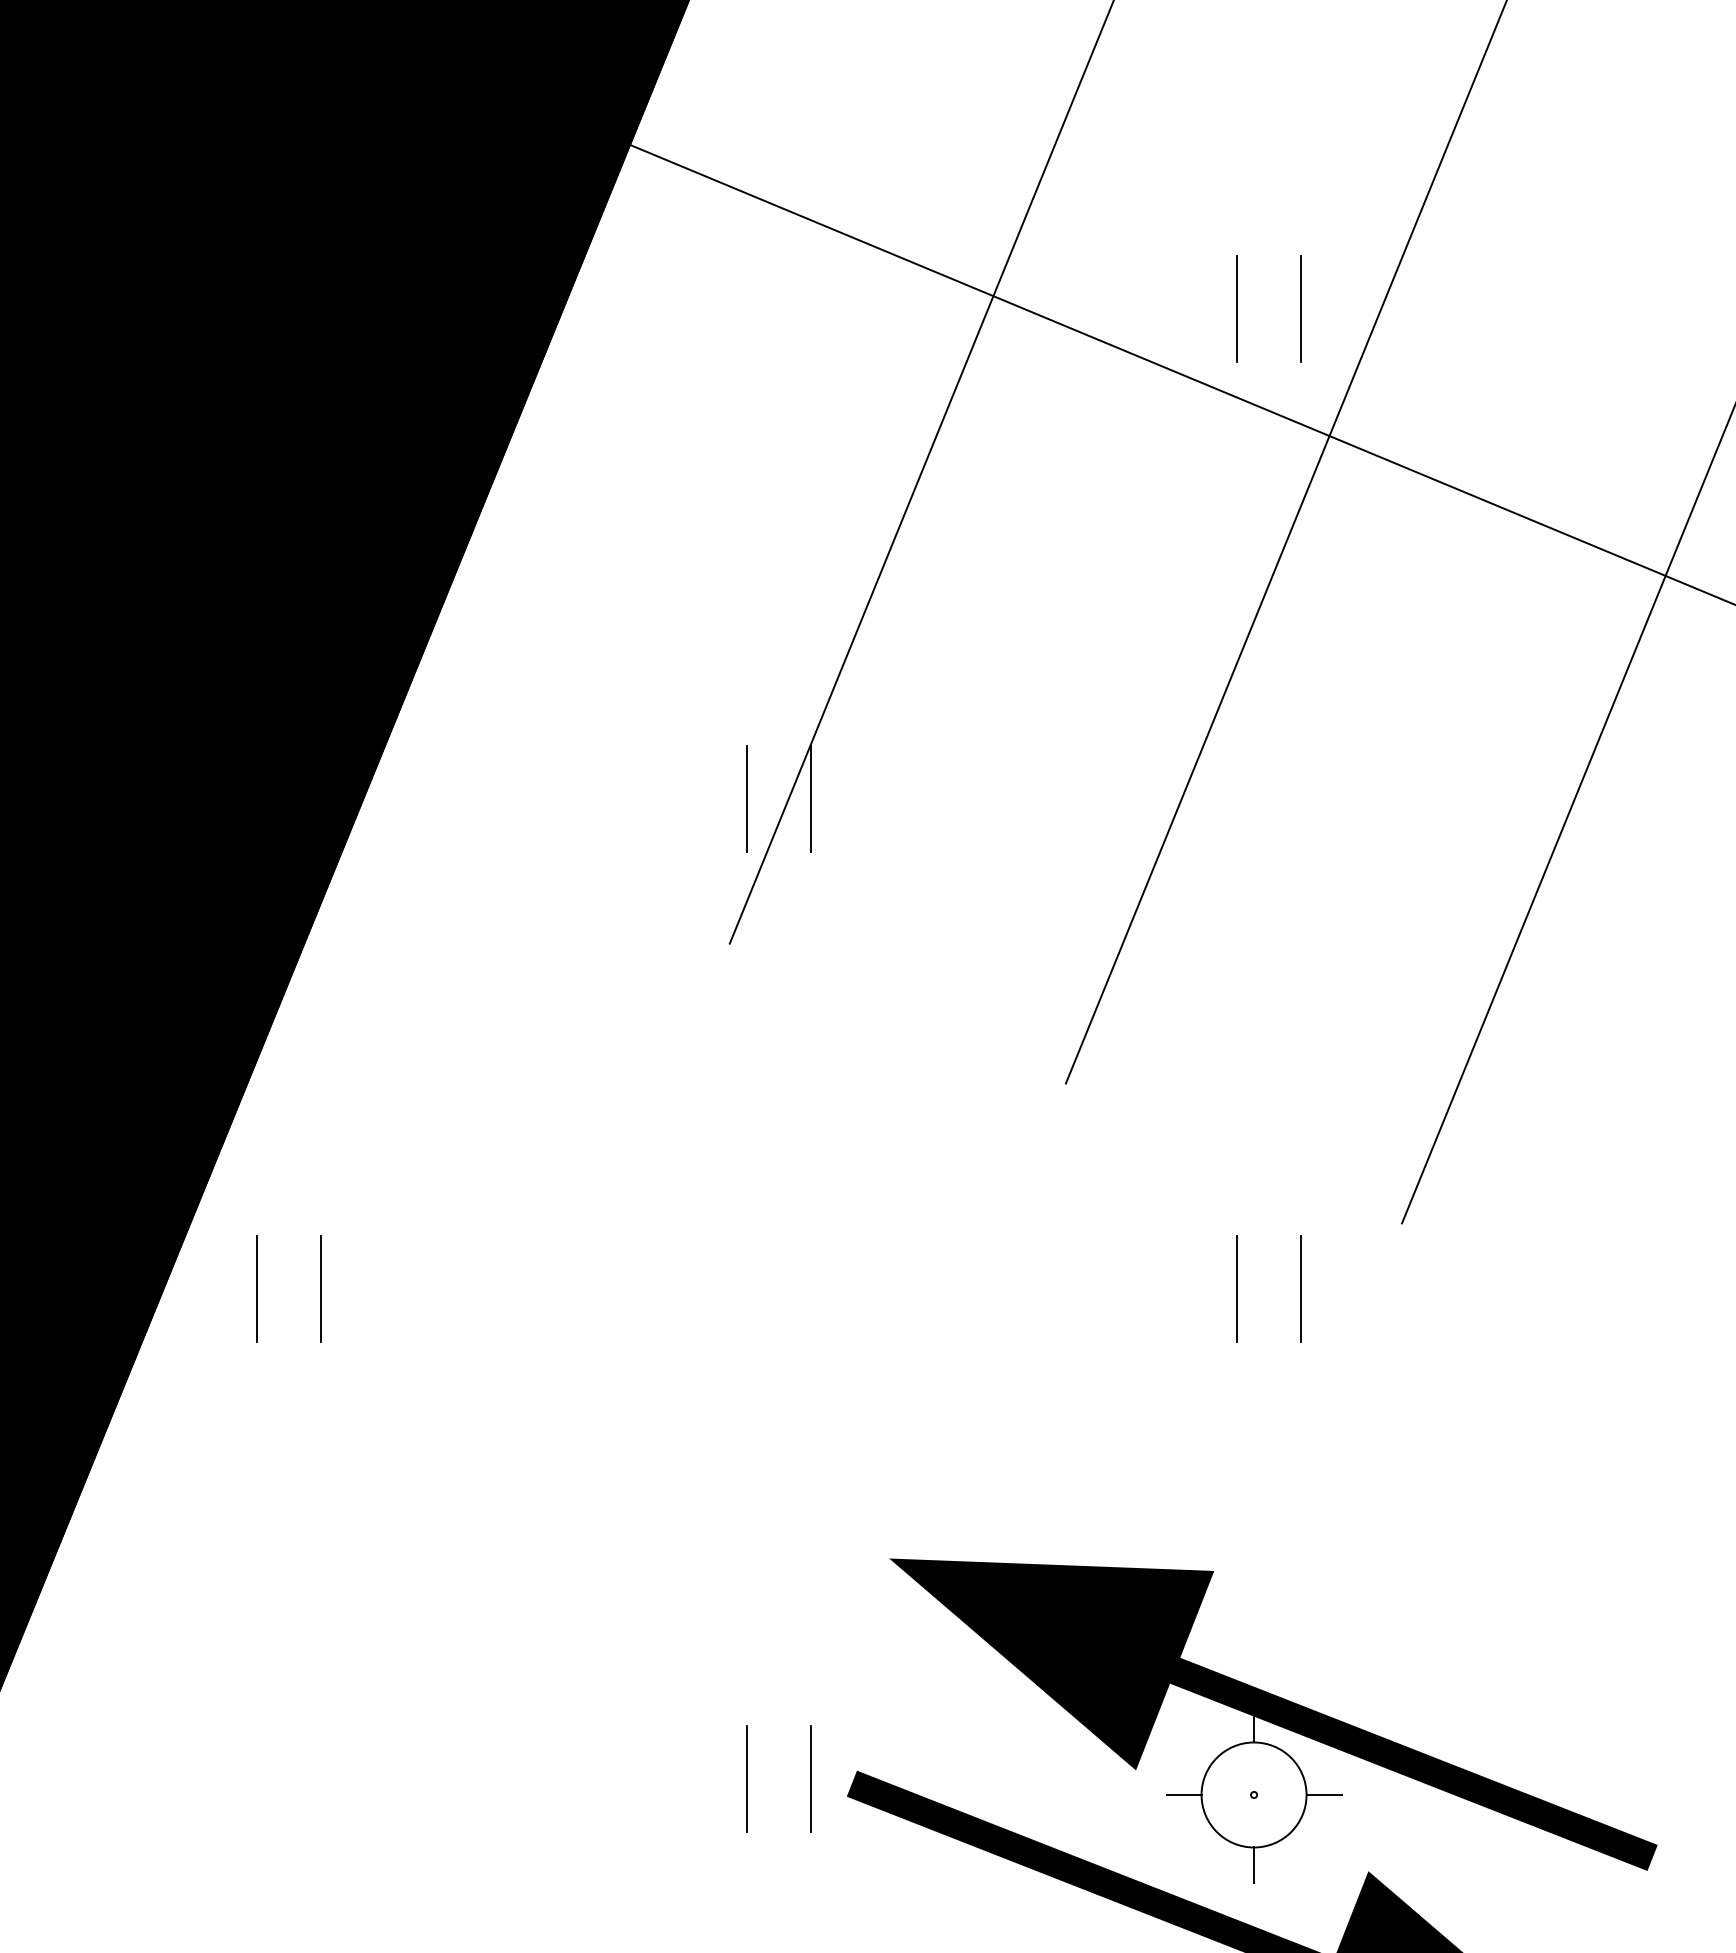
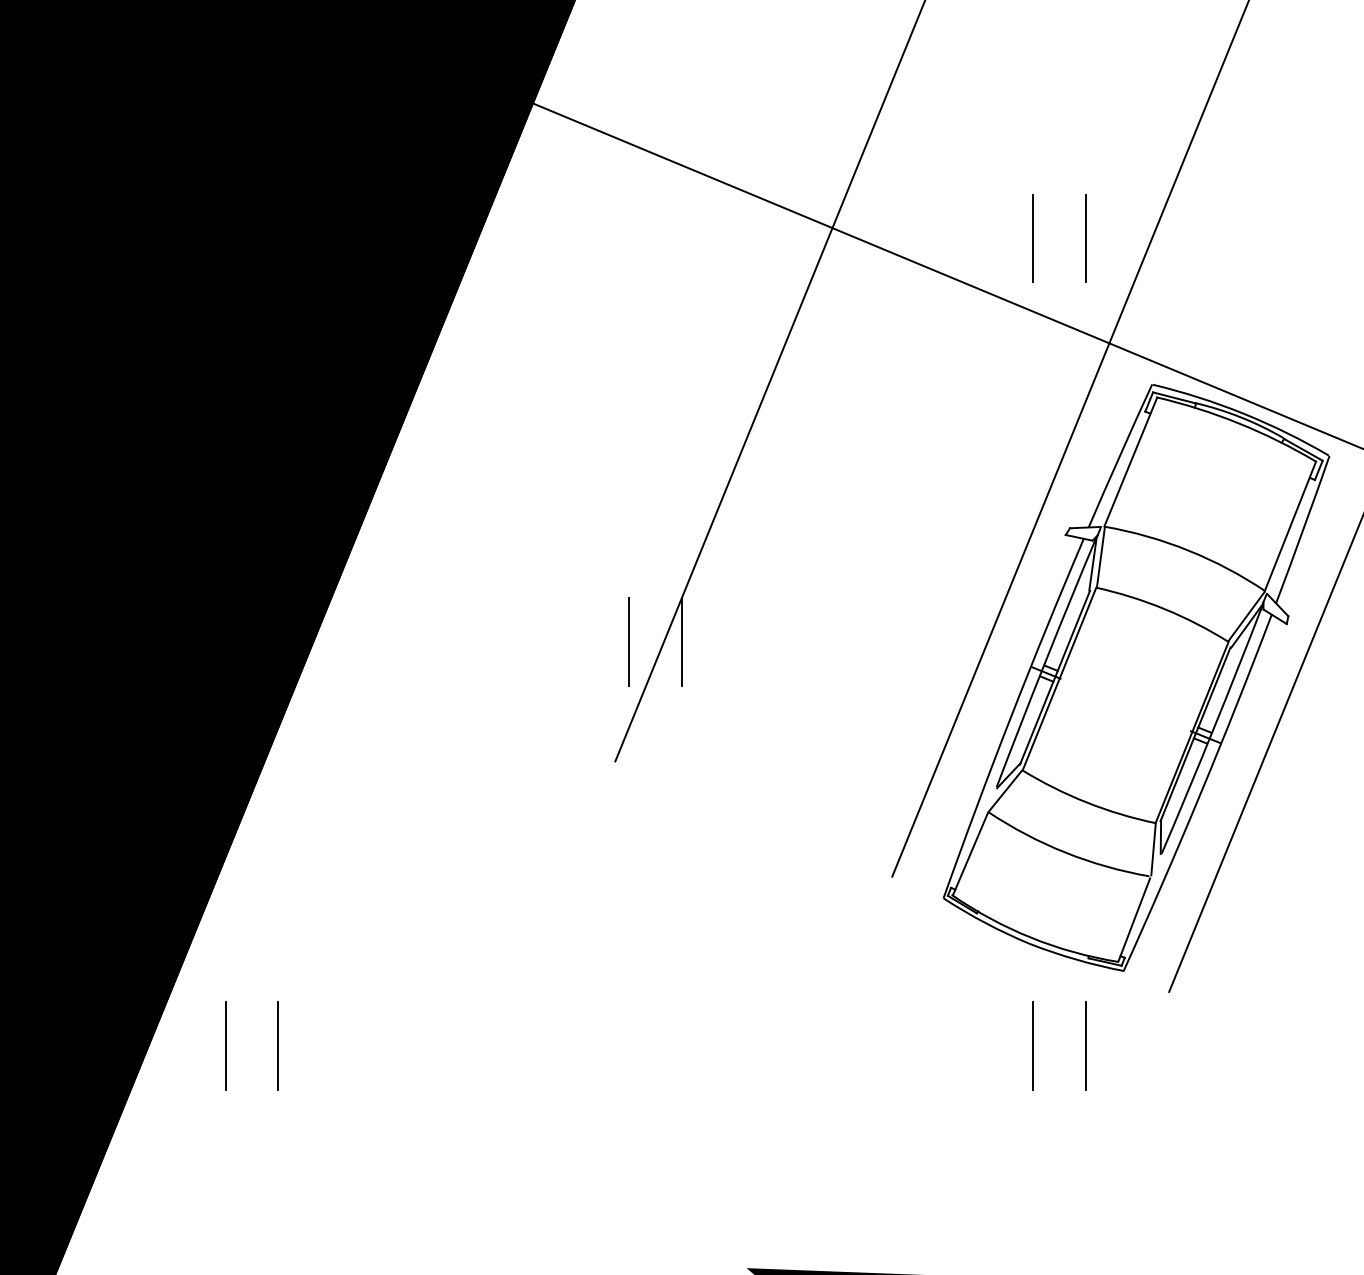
part: (1362, 841) -> (1136, 677), added

